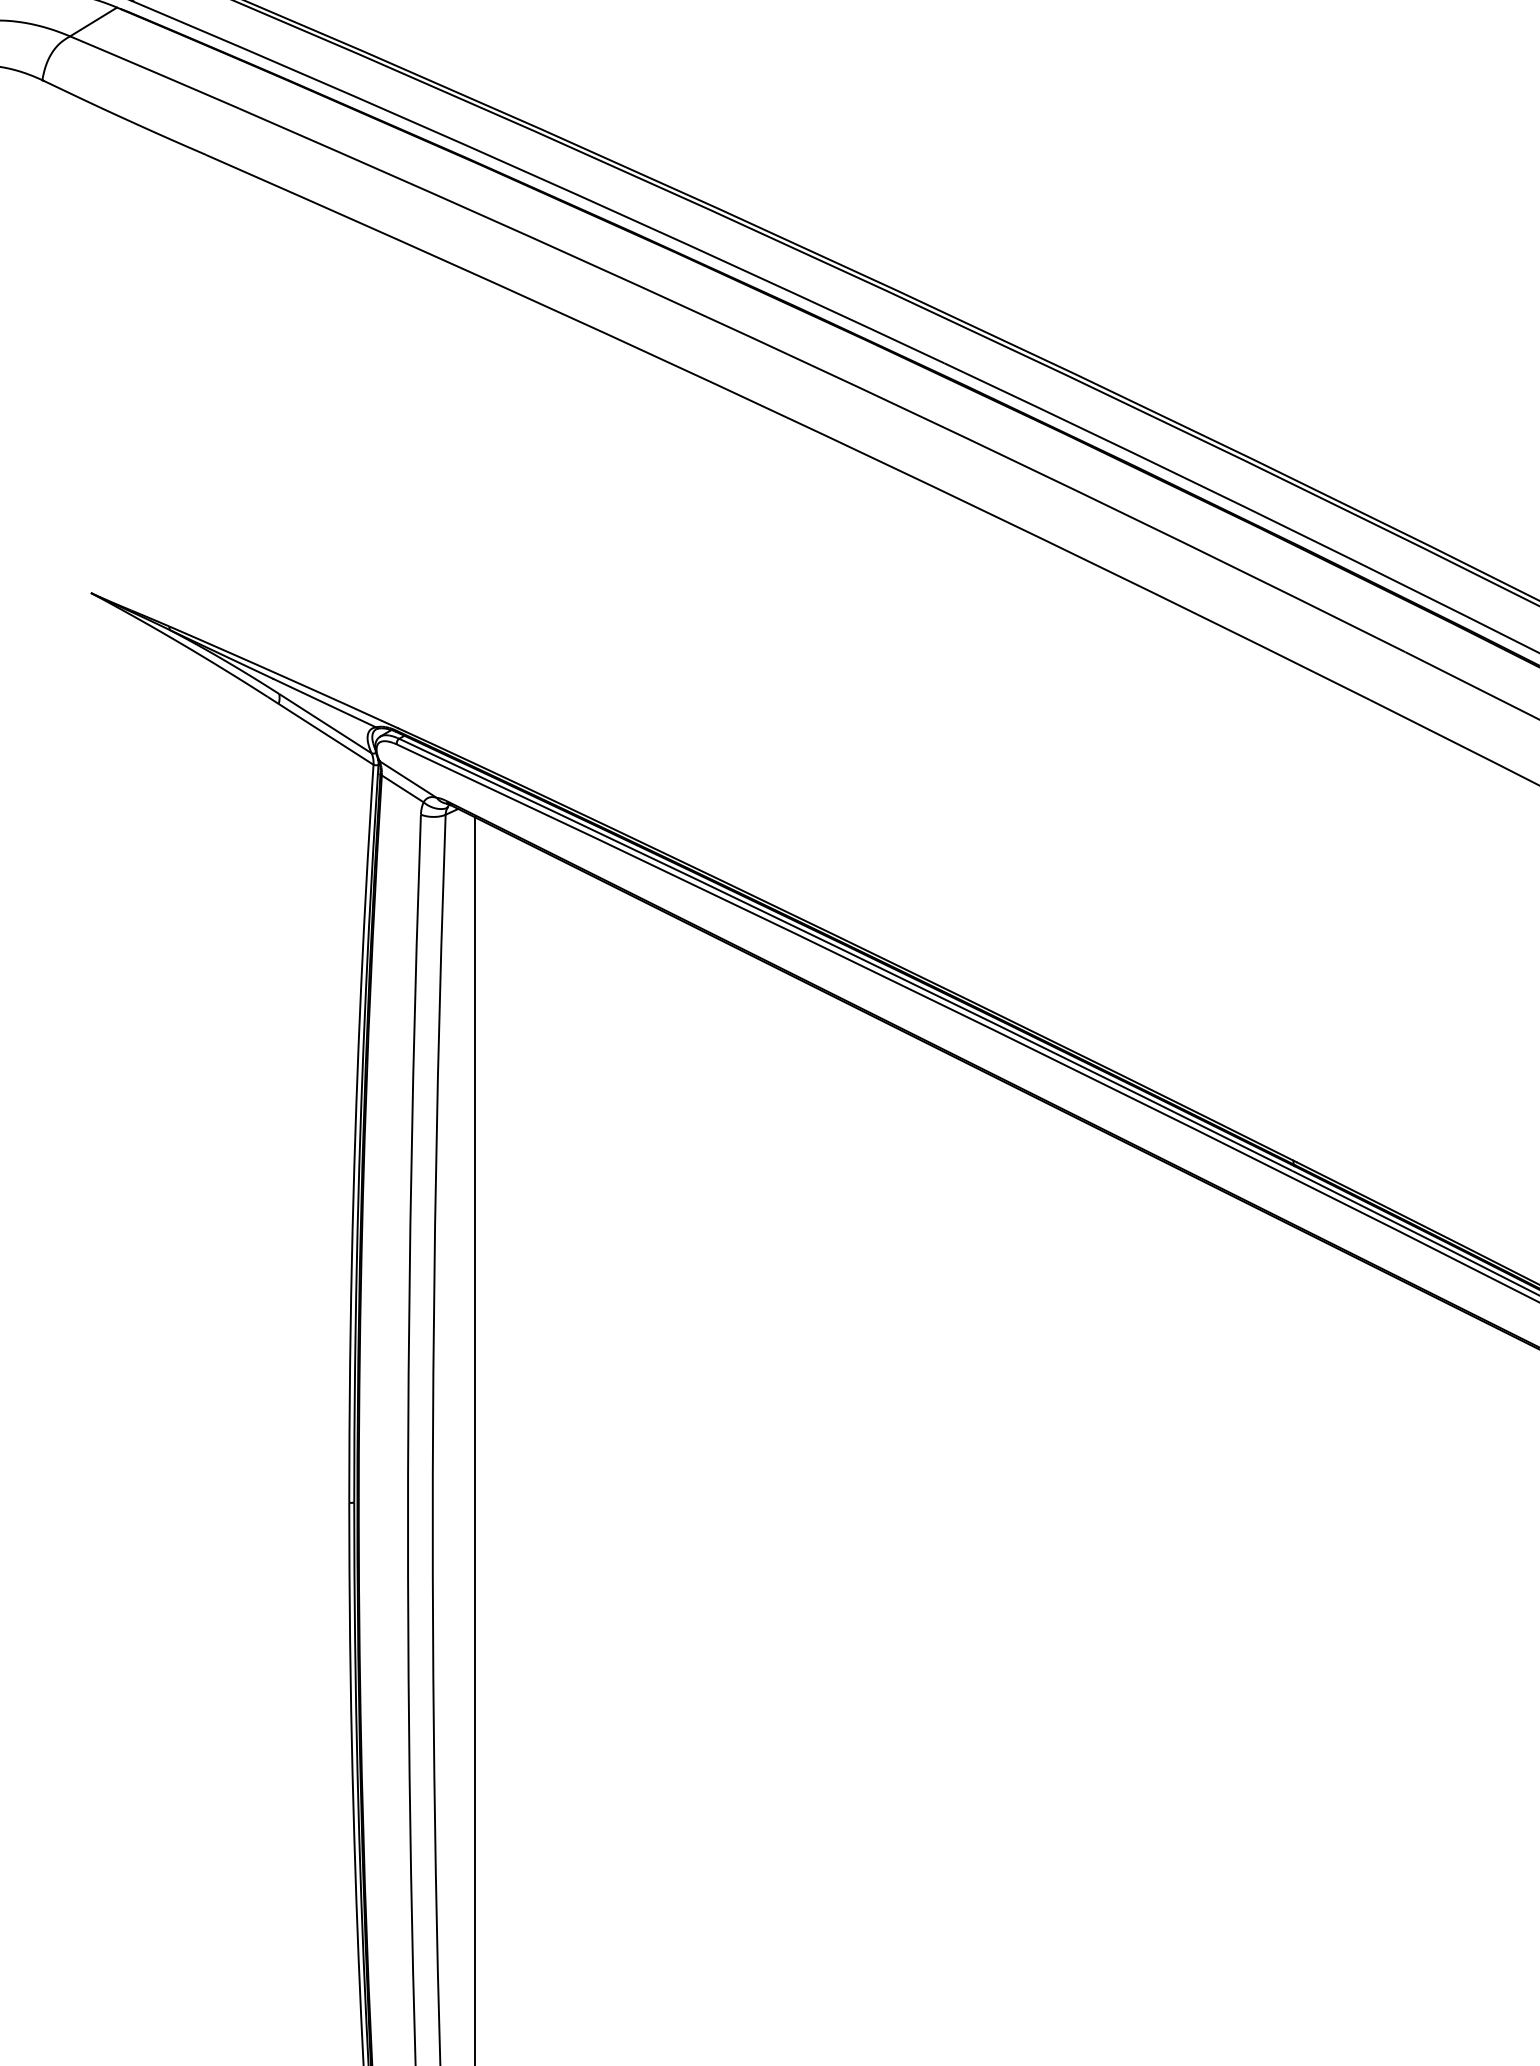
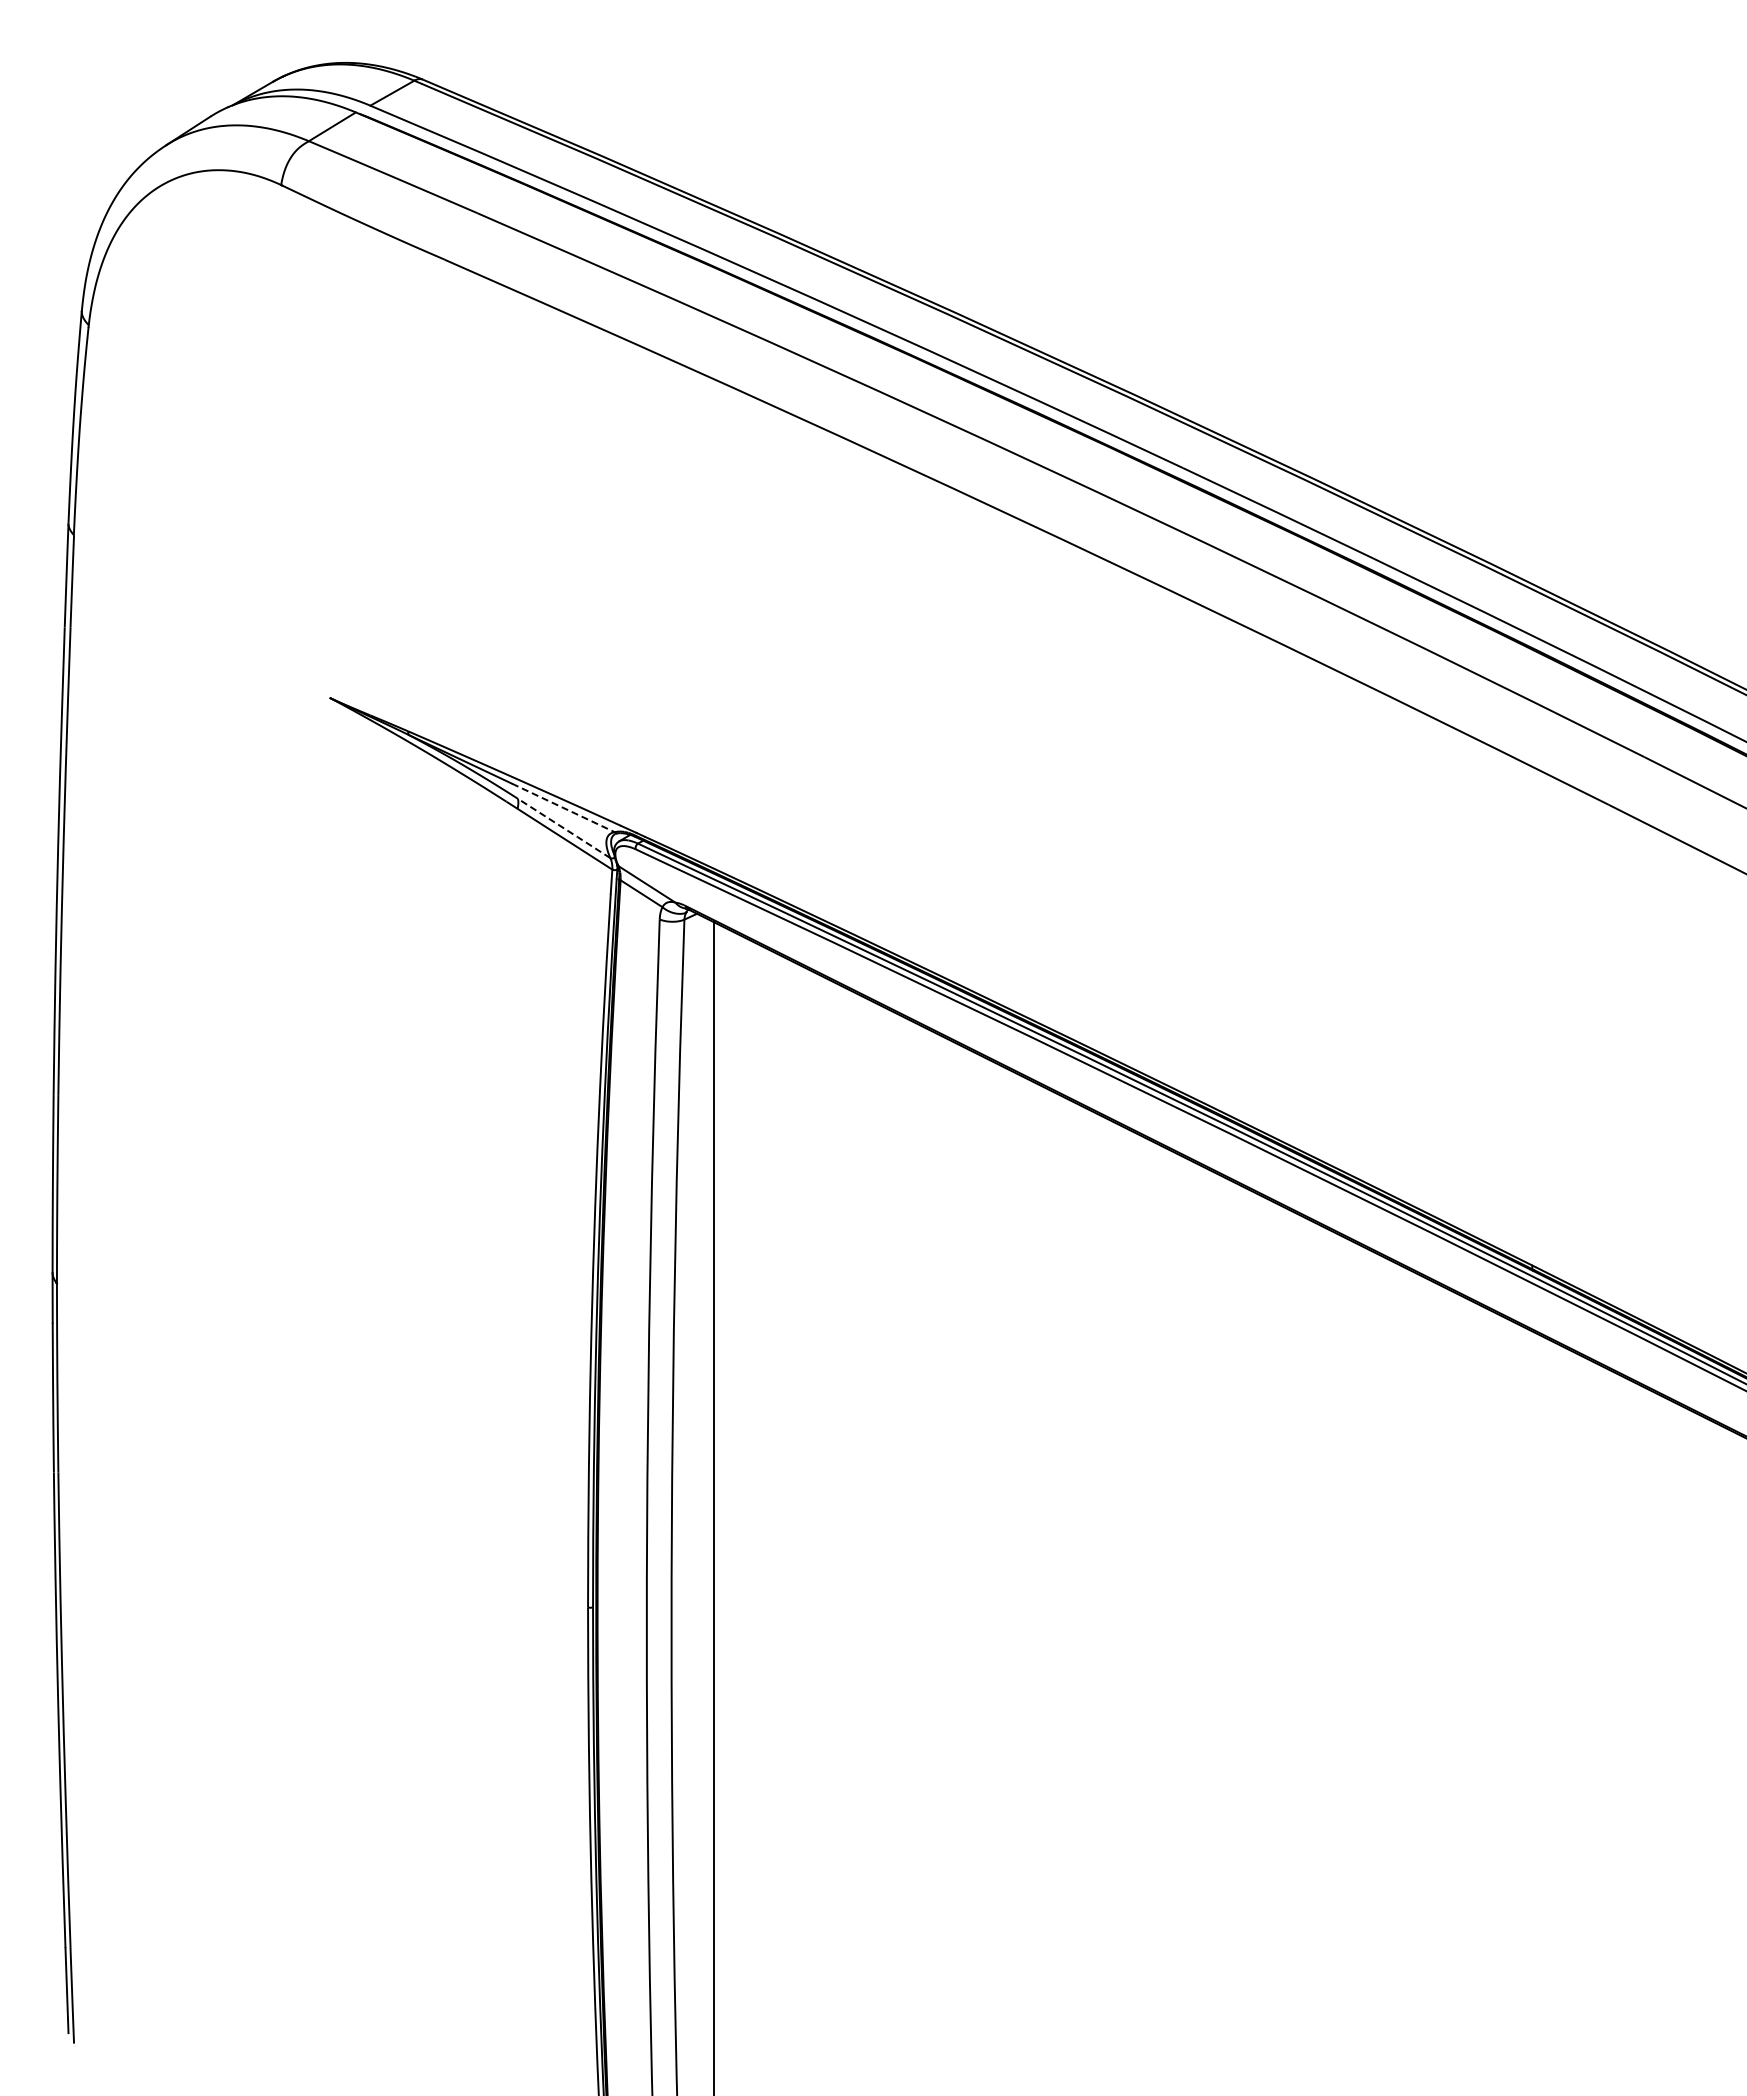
line: (324, 702) -> (563, 807), solid -> dashed
line: (324, 723) -> (563, 828), solid -> dashed

